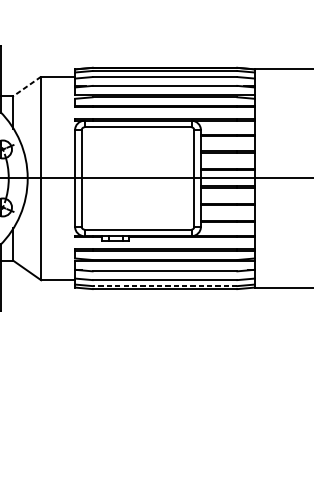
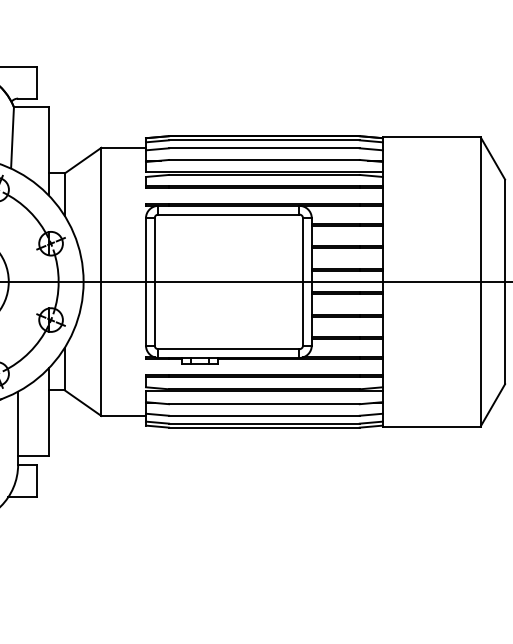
line: (26, 86) -> (82, 160), dashed -> solid
line: (164, 285) -> (263, 423), dashed -> solid

